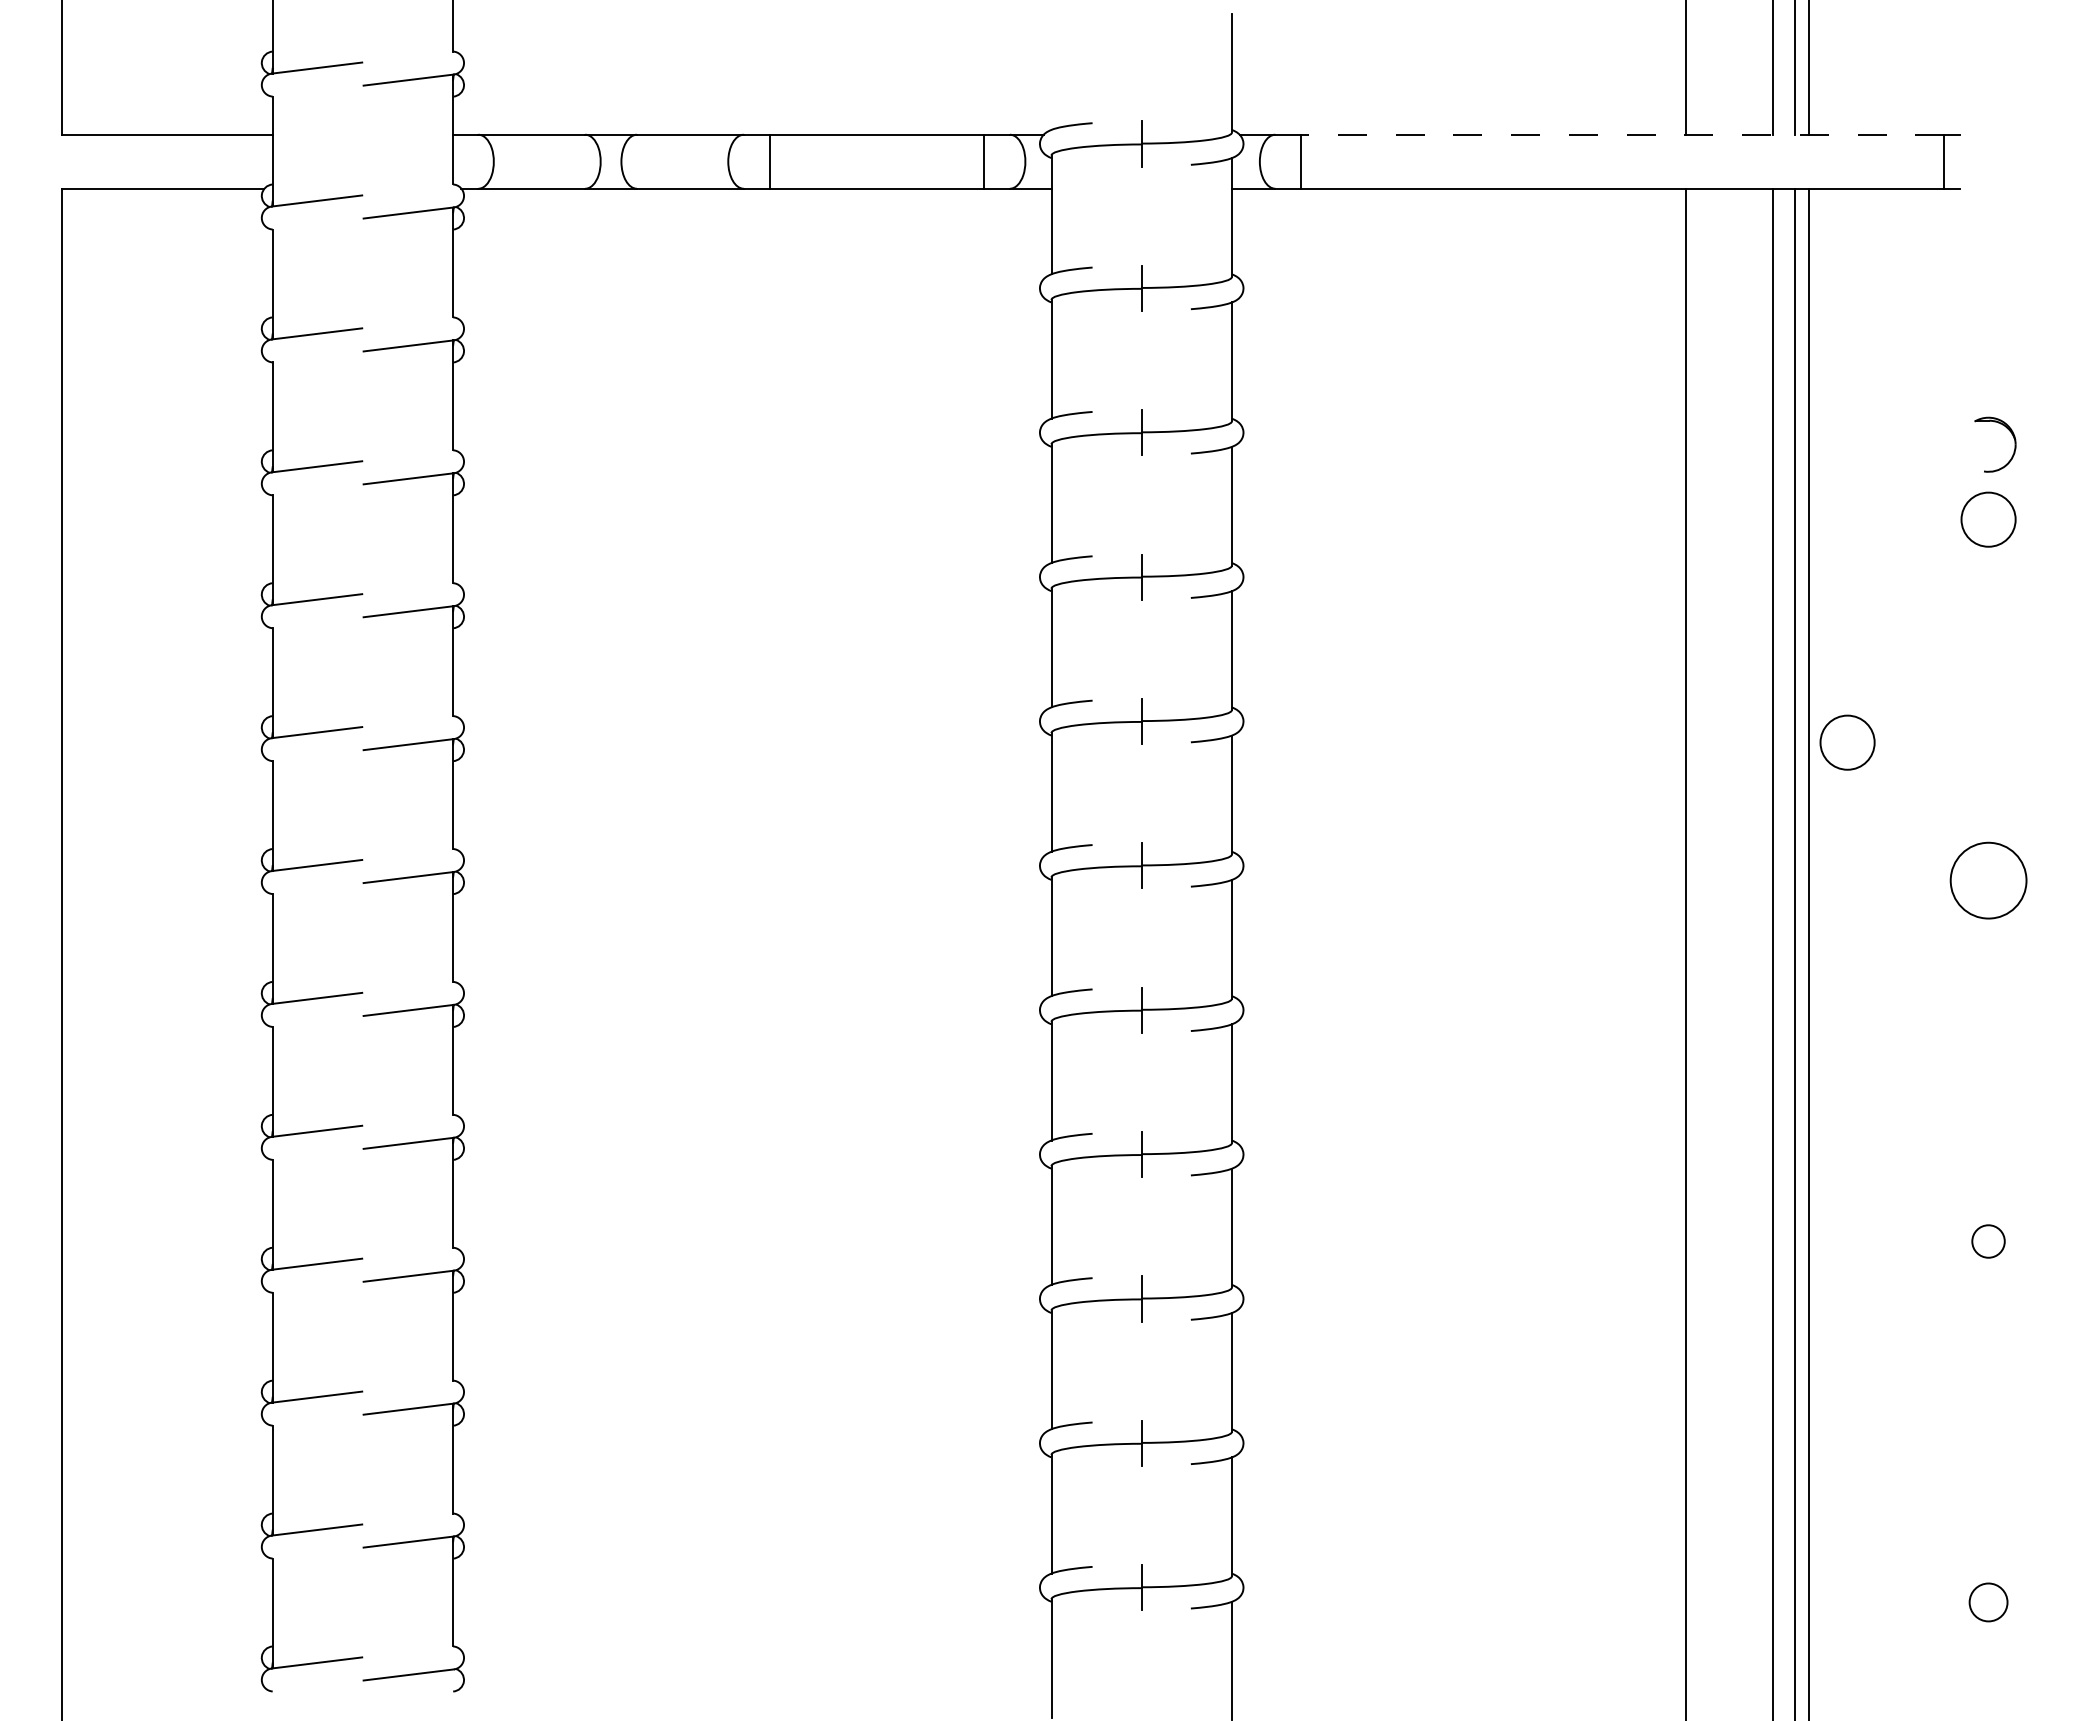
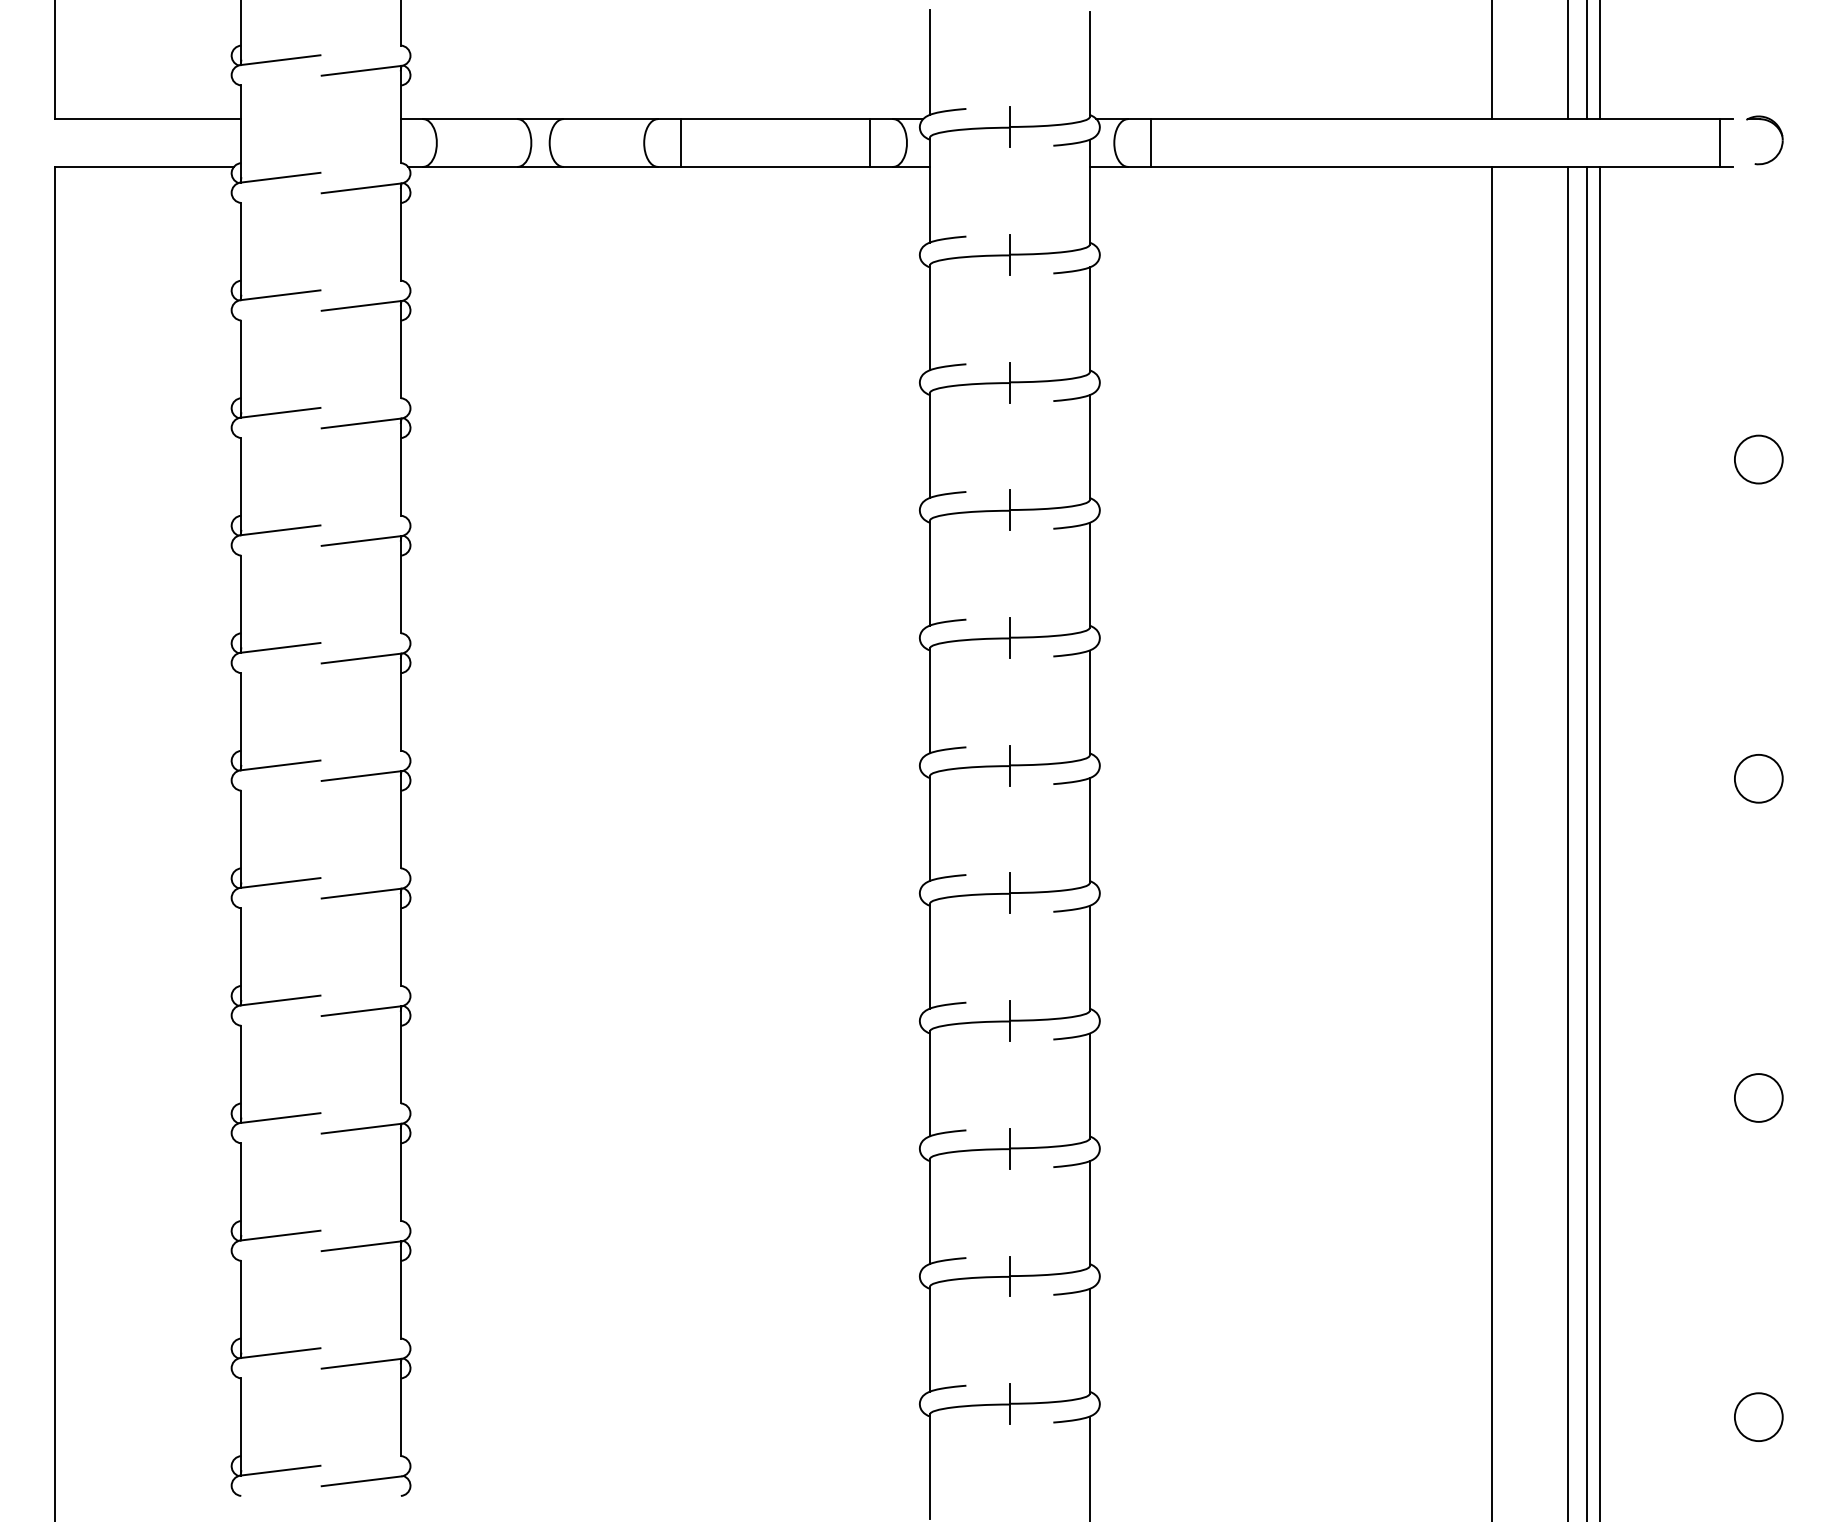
line: (1051, 70) -> (930, 62), added
line: (1622, 134) -> (1435, 118), dashed -> solid
part: (2012, 436) -> (1779, 133), moved
circle: (1847, 742) -> (1634, 656), removed
circle: (1988, 880) -> (1758, 778), size x0.71
circle: (1988, 1241) -> (1758, 1097), size x1.67
circle: (1988, 1602) -> (1758, 1417), size x1.43

